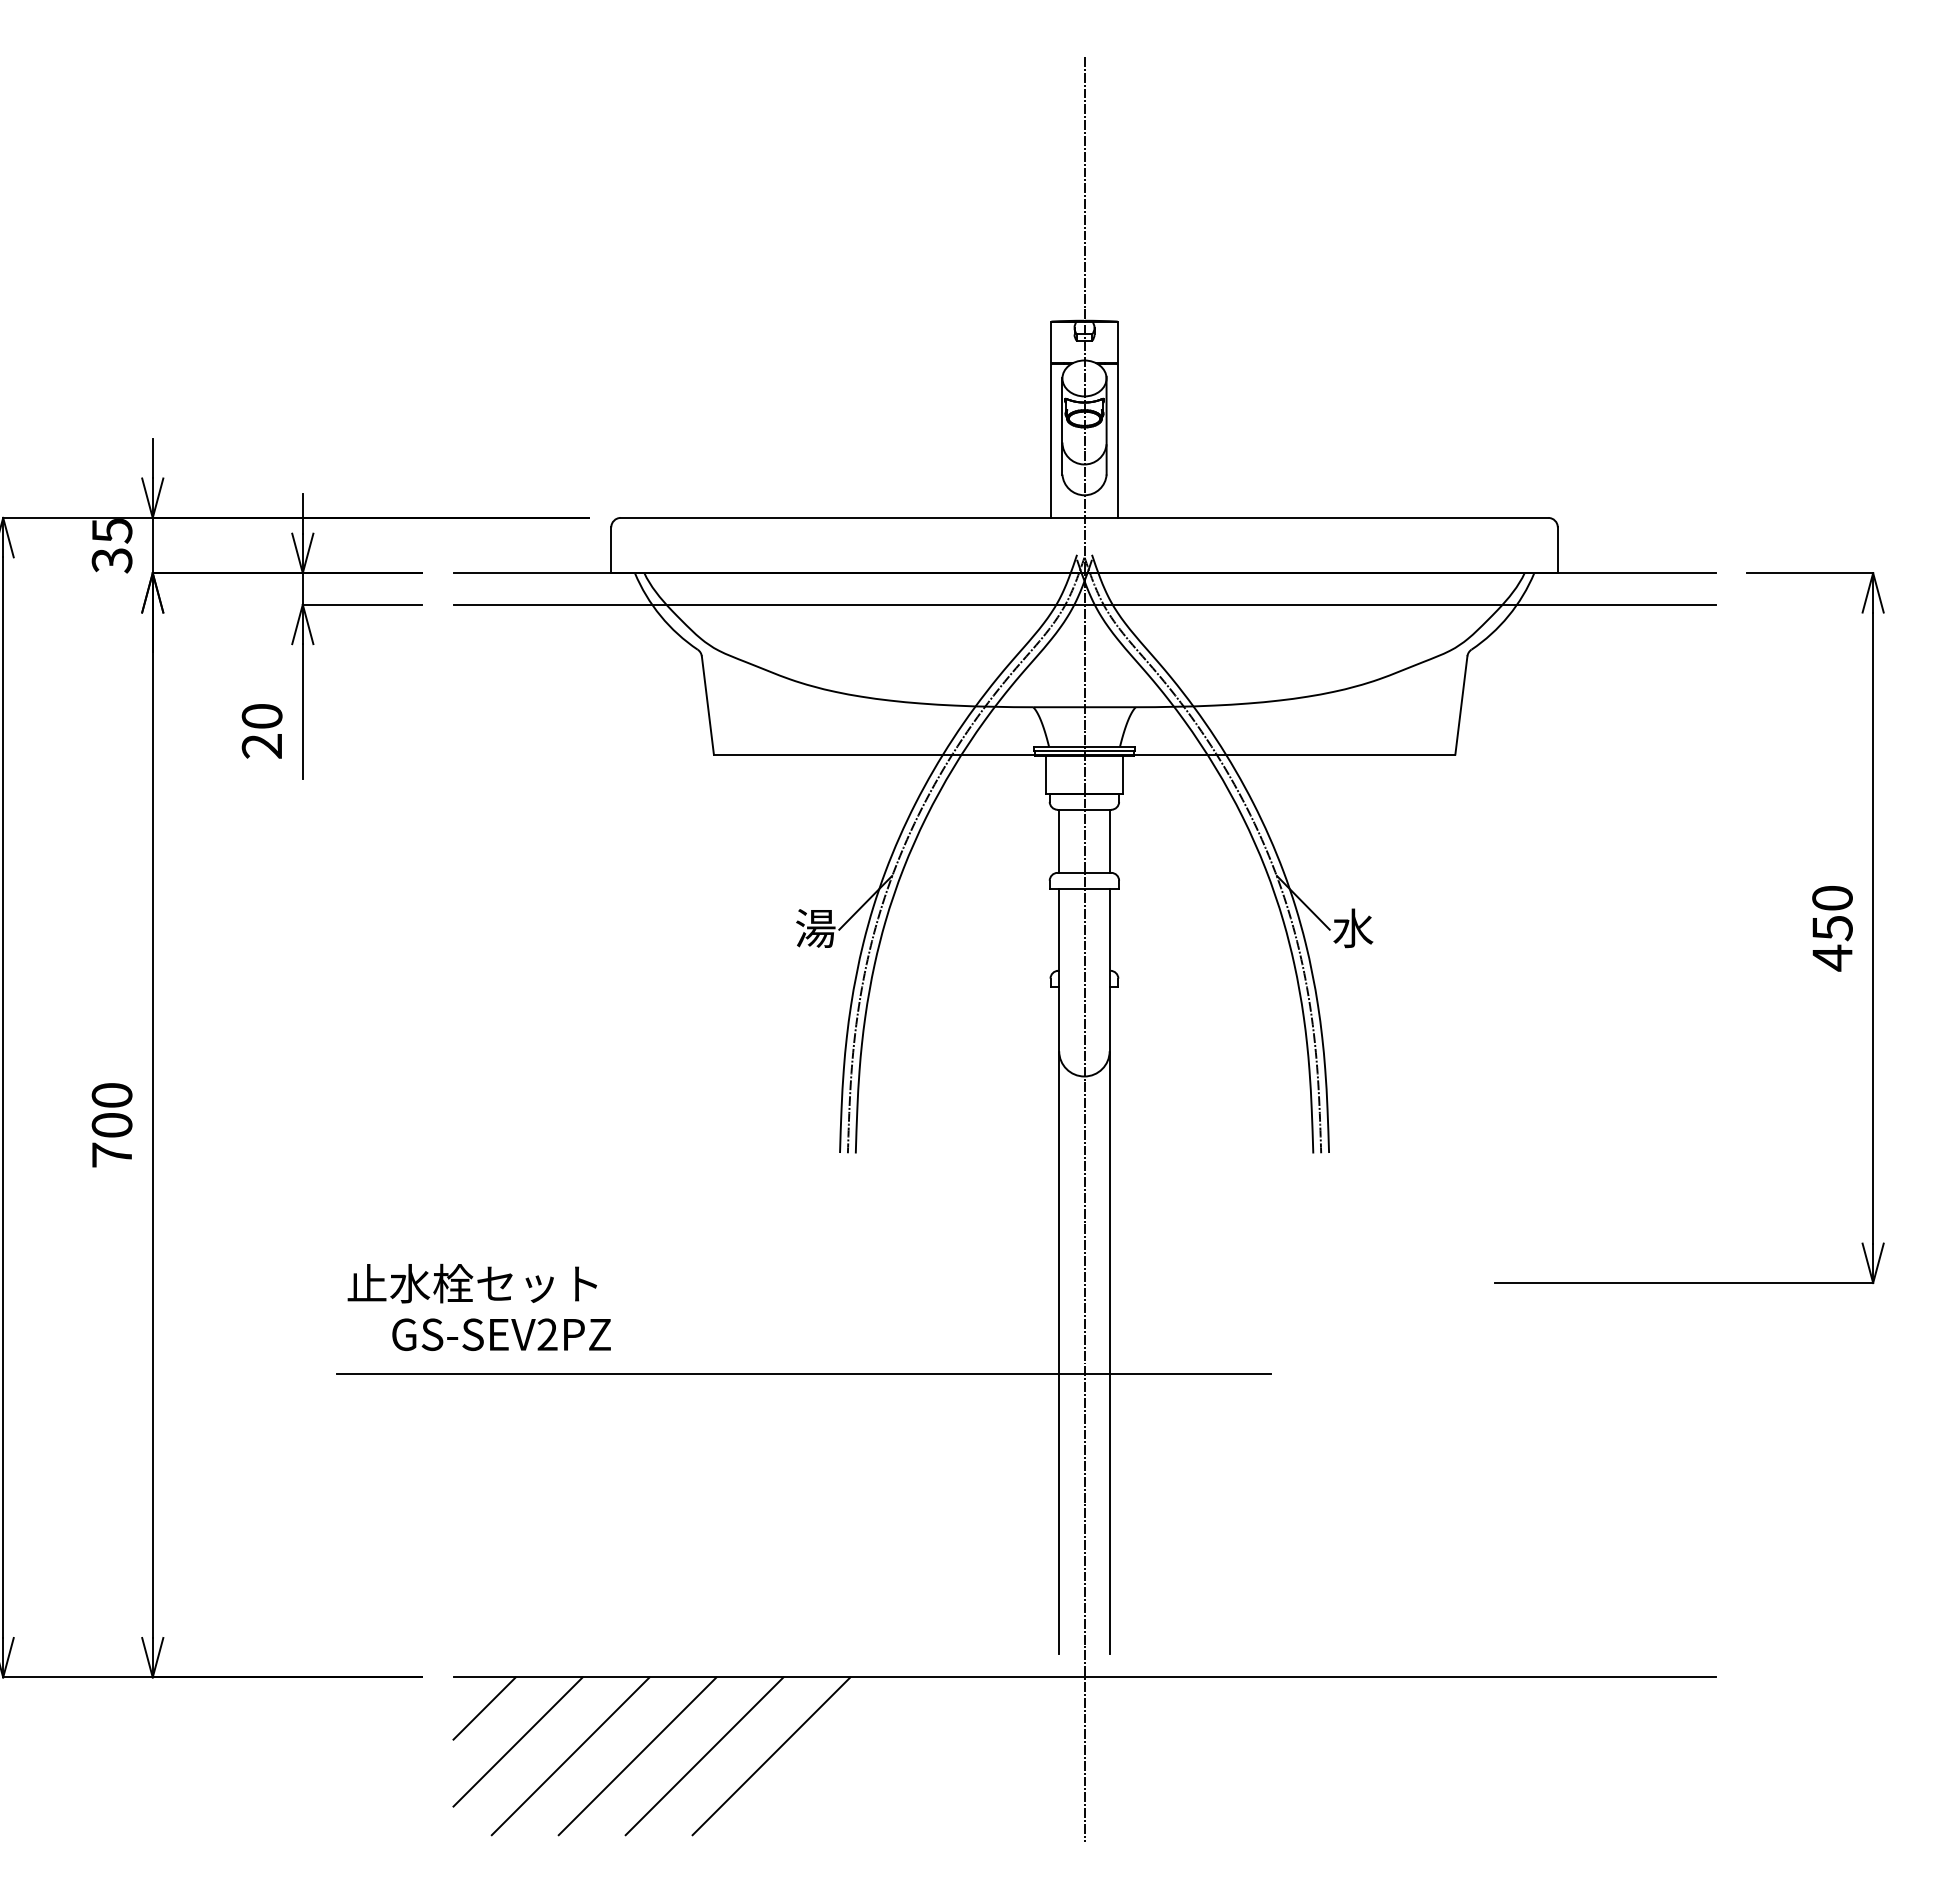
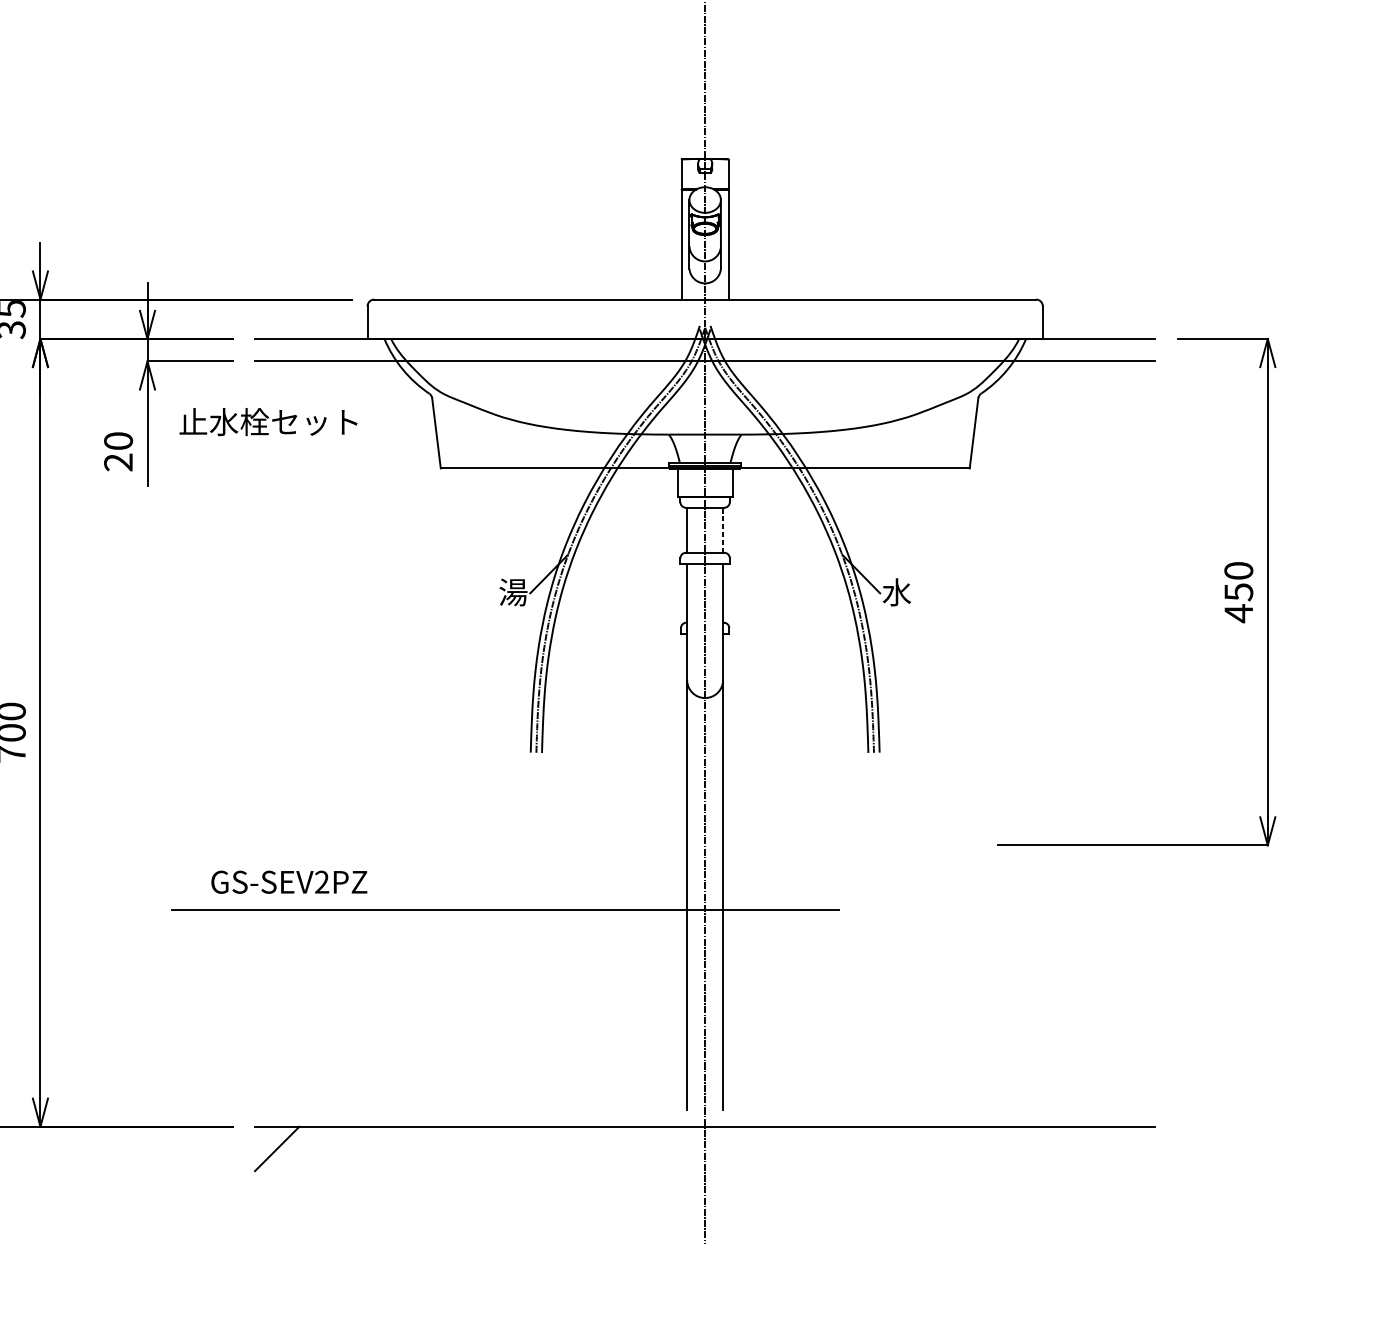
line: (1109, 841) -> (723, 530), solid -> dashed
text: (471, 1283) -> (267, 421), moved
line: (517, 1741) -> (300, 1172), removed
line: (570, 1756) -> (338, 1183), removed
line: (637, 1756) -> (386, 1183), removed
line: (704, 1756) -> (434, 1183), removed
line: (771, 1756) -> (481, 1183), removed

